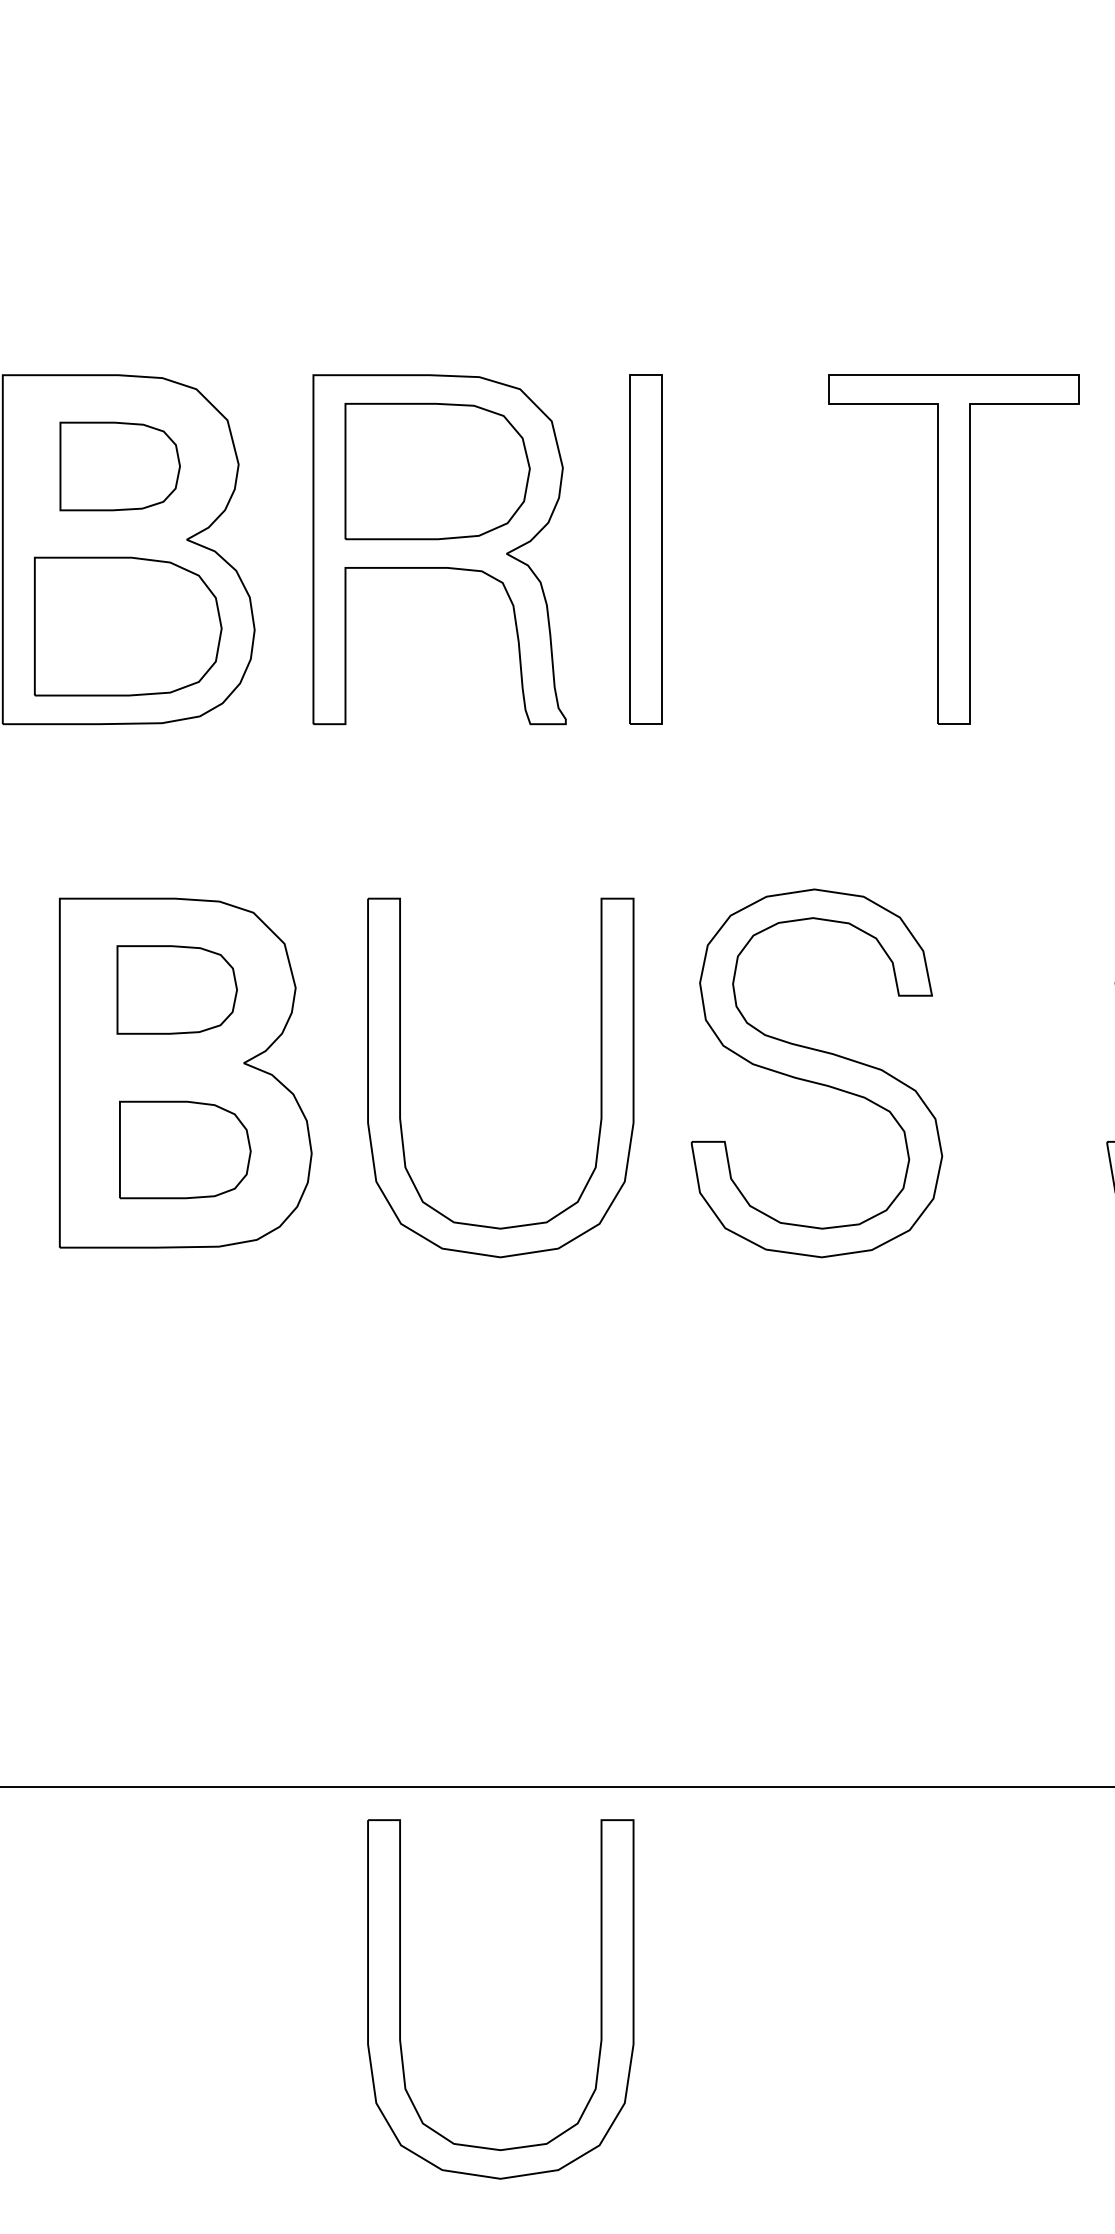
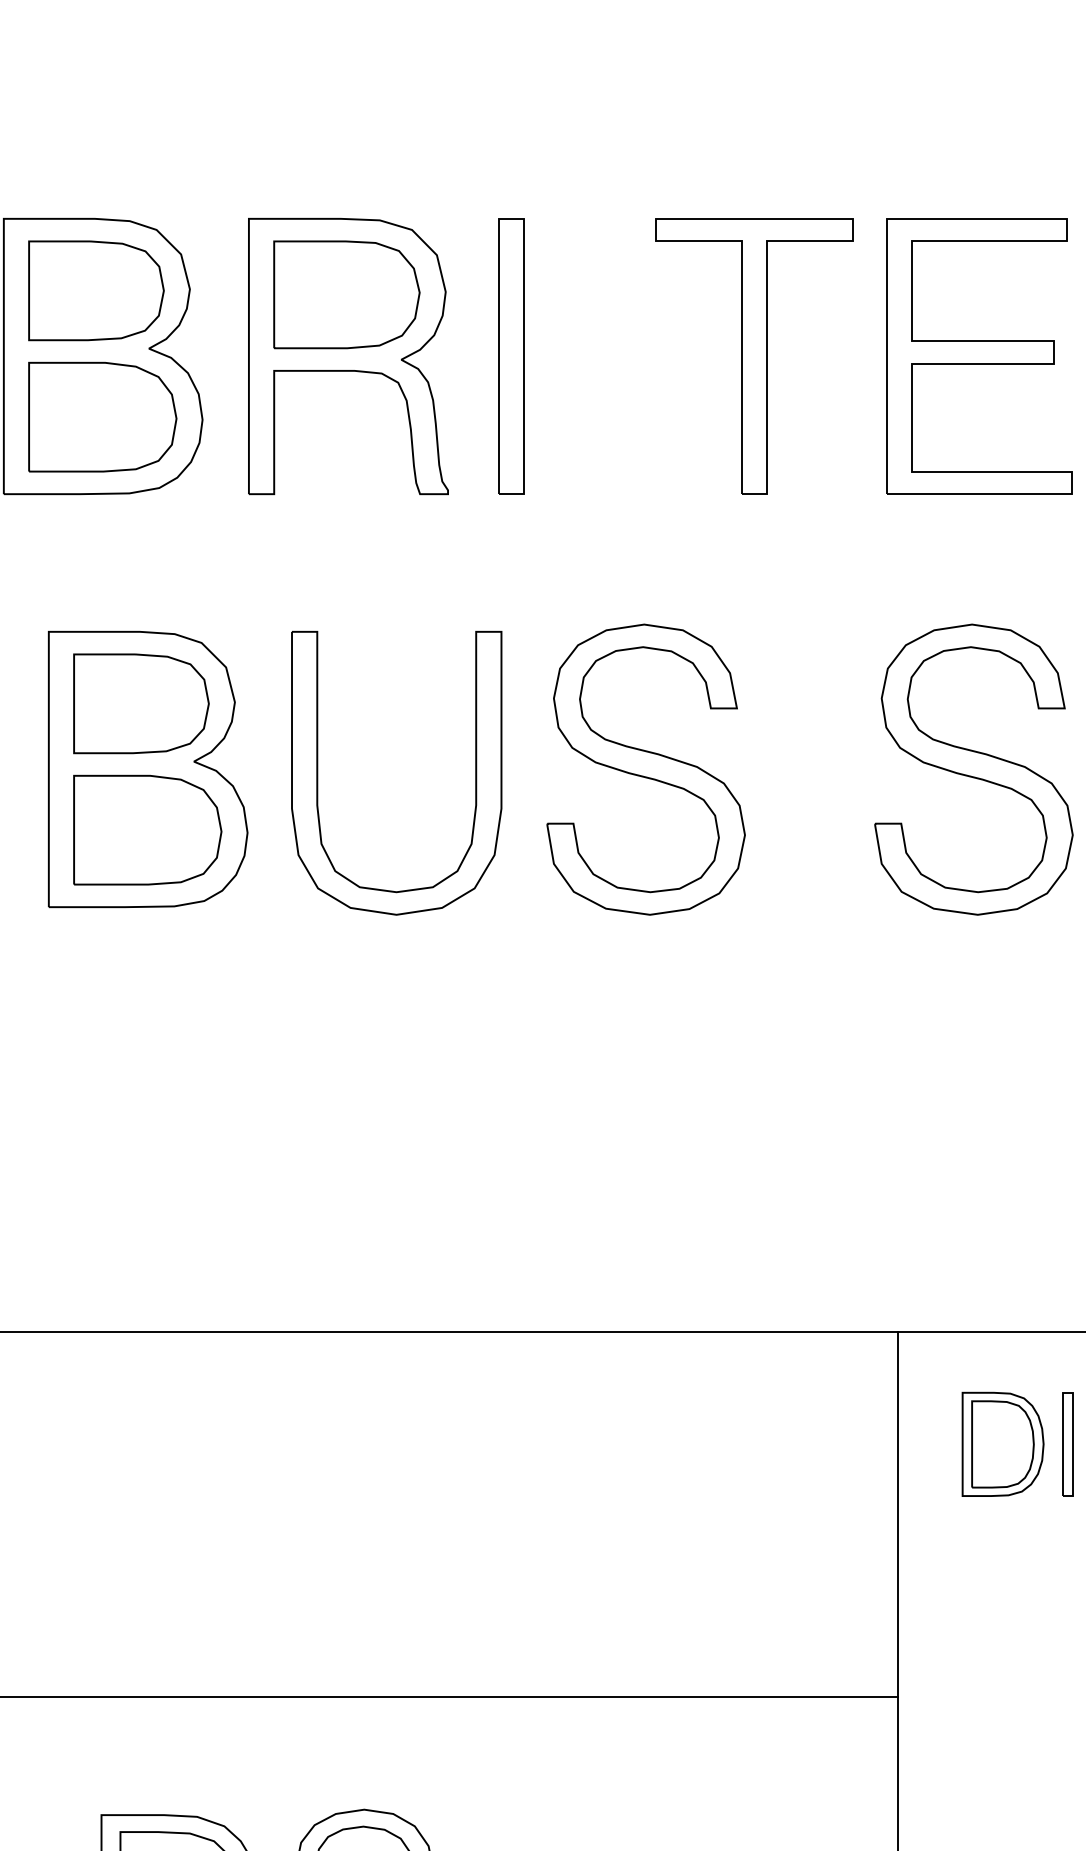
part: (120, 466) -> (96, 290), size x1.43
part: (177, 989) -> (141, 703), size x1.43
part: (184, 1149) -> (147, 829), size x1.43
part: (401, 1998) -> (318, 1499), removed

